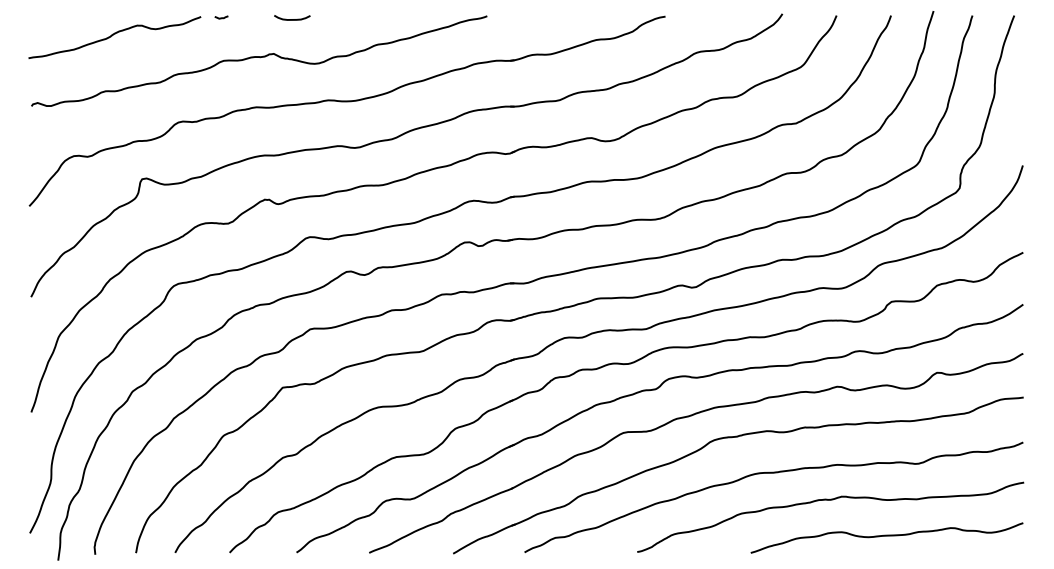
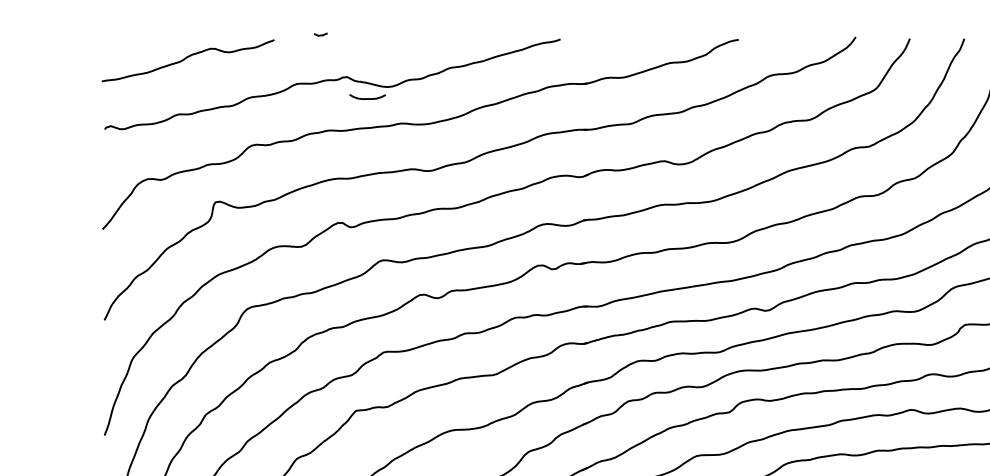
curve: (221, 17) -> (320, 34), moved
curve: (292, 19) -> (367, 98), moved

